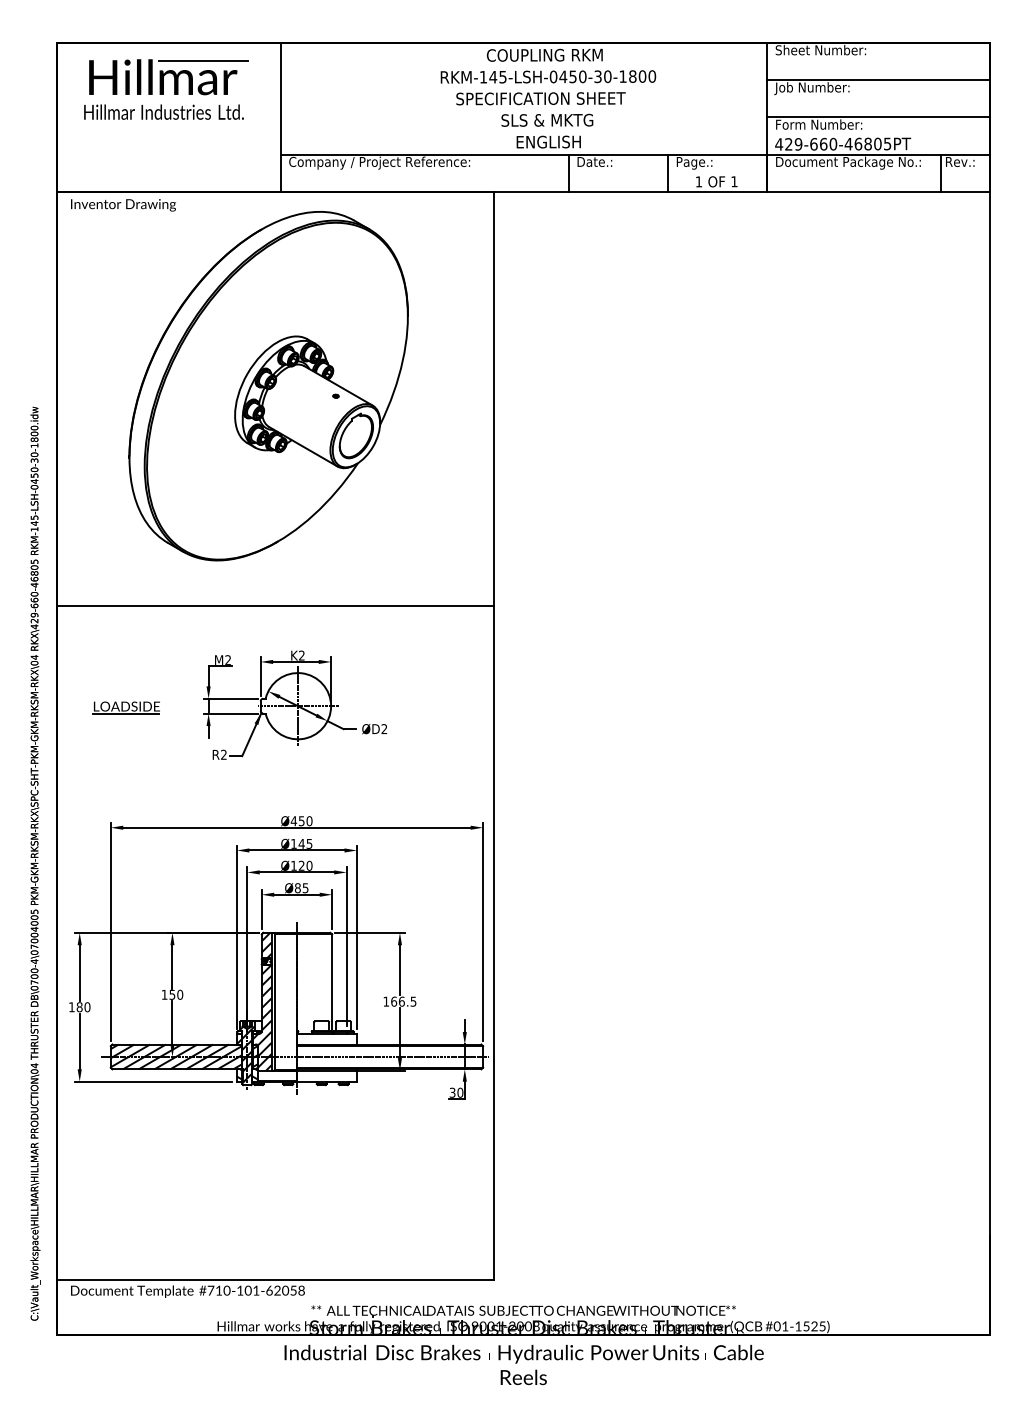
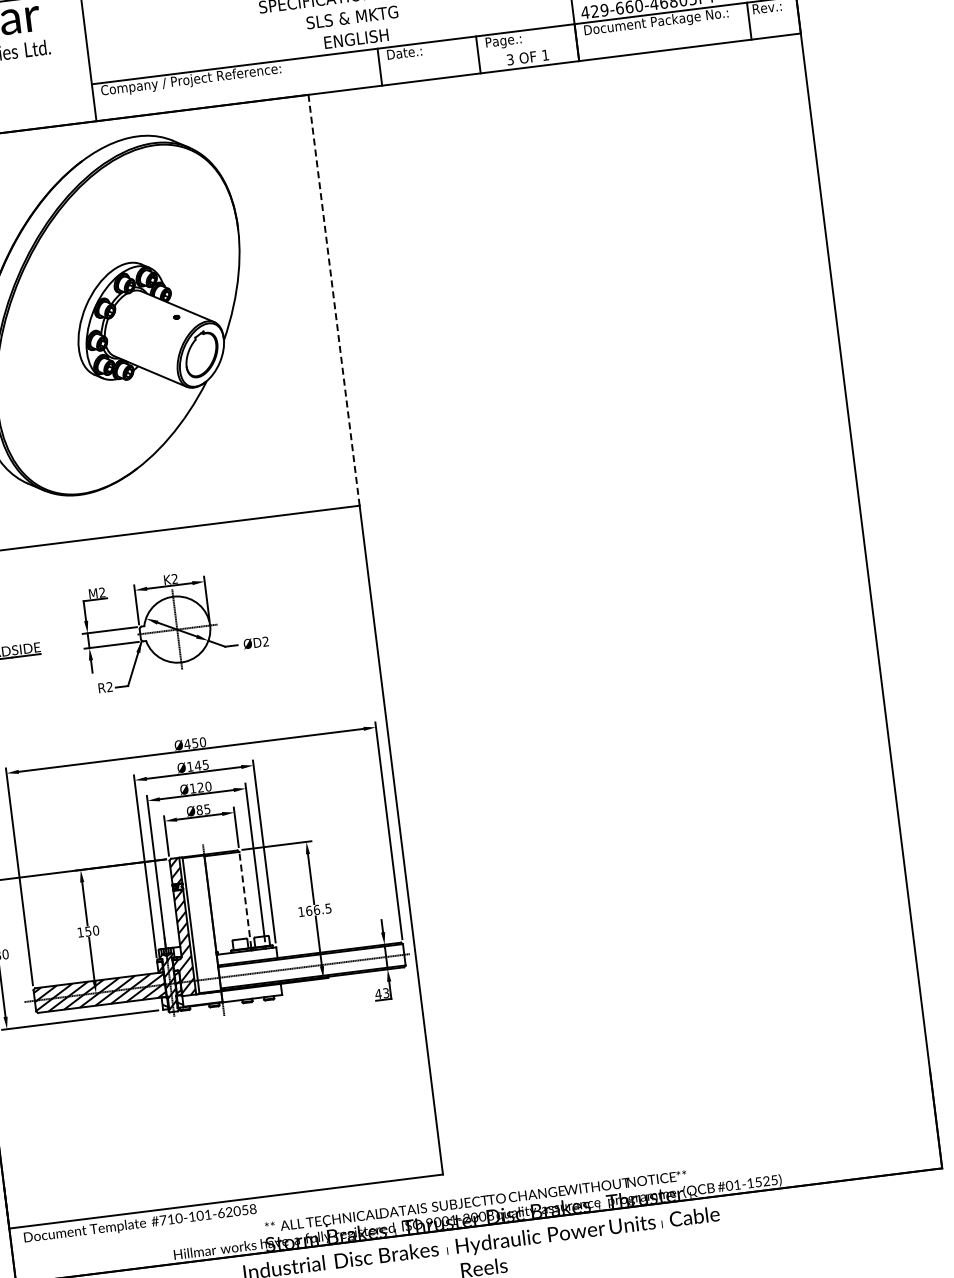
text: (698, 181) -> (509, 59), 1 -> 3
line: (494, 398) -> (334, 299), solid -> dashed
line: (332, 982) -> (245, 899), solid -> dashed
text: (456, 1092) -> (382, 993), 30 -> 43

